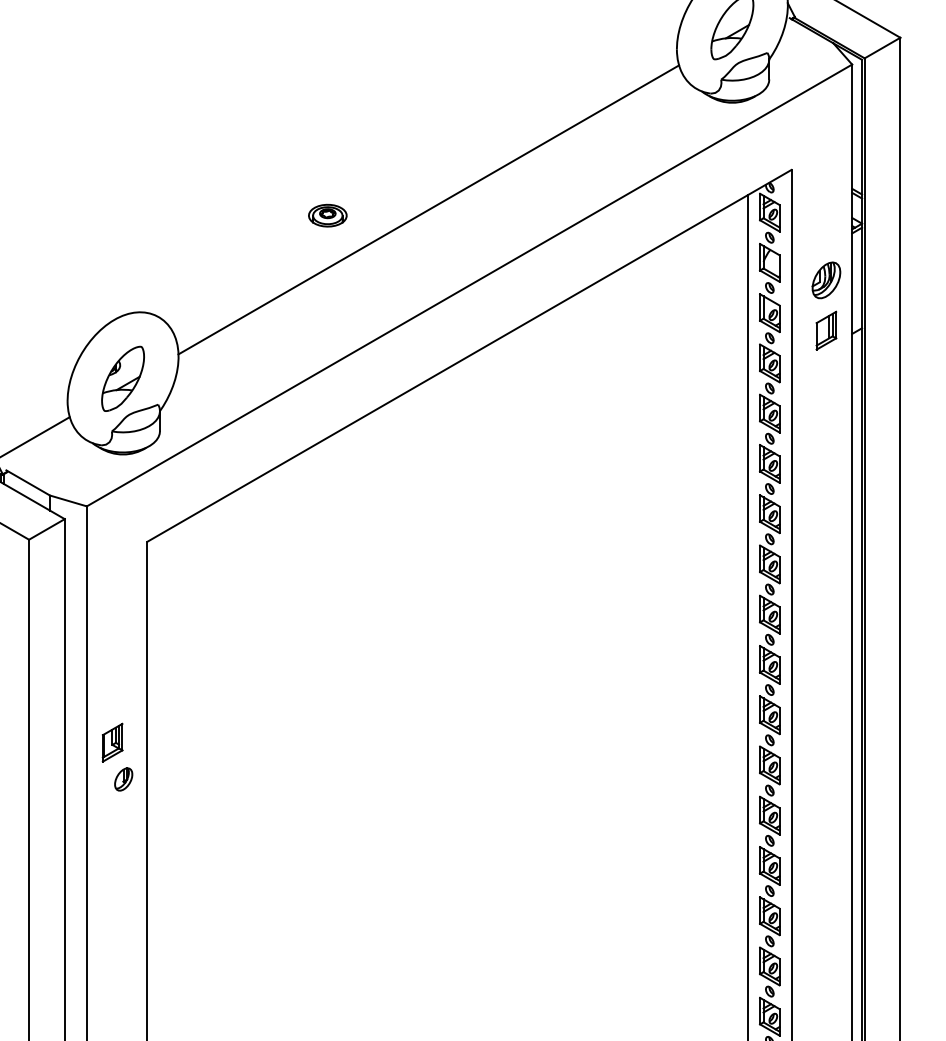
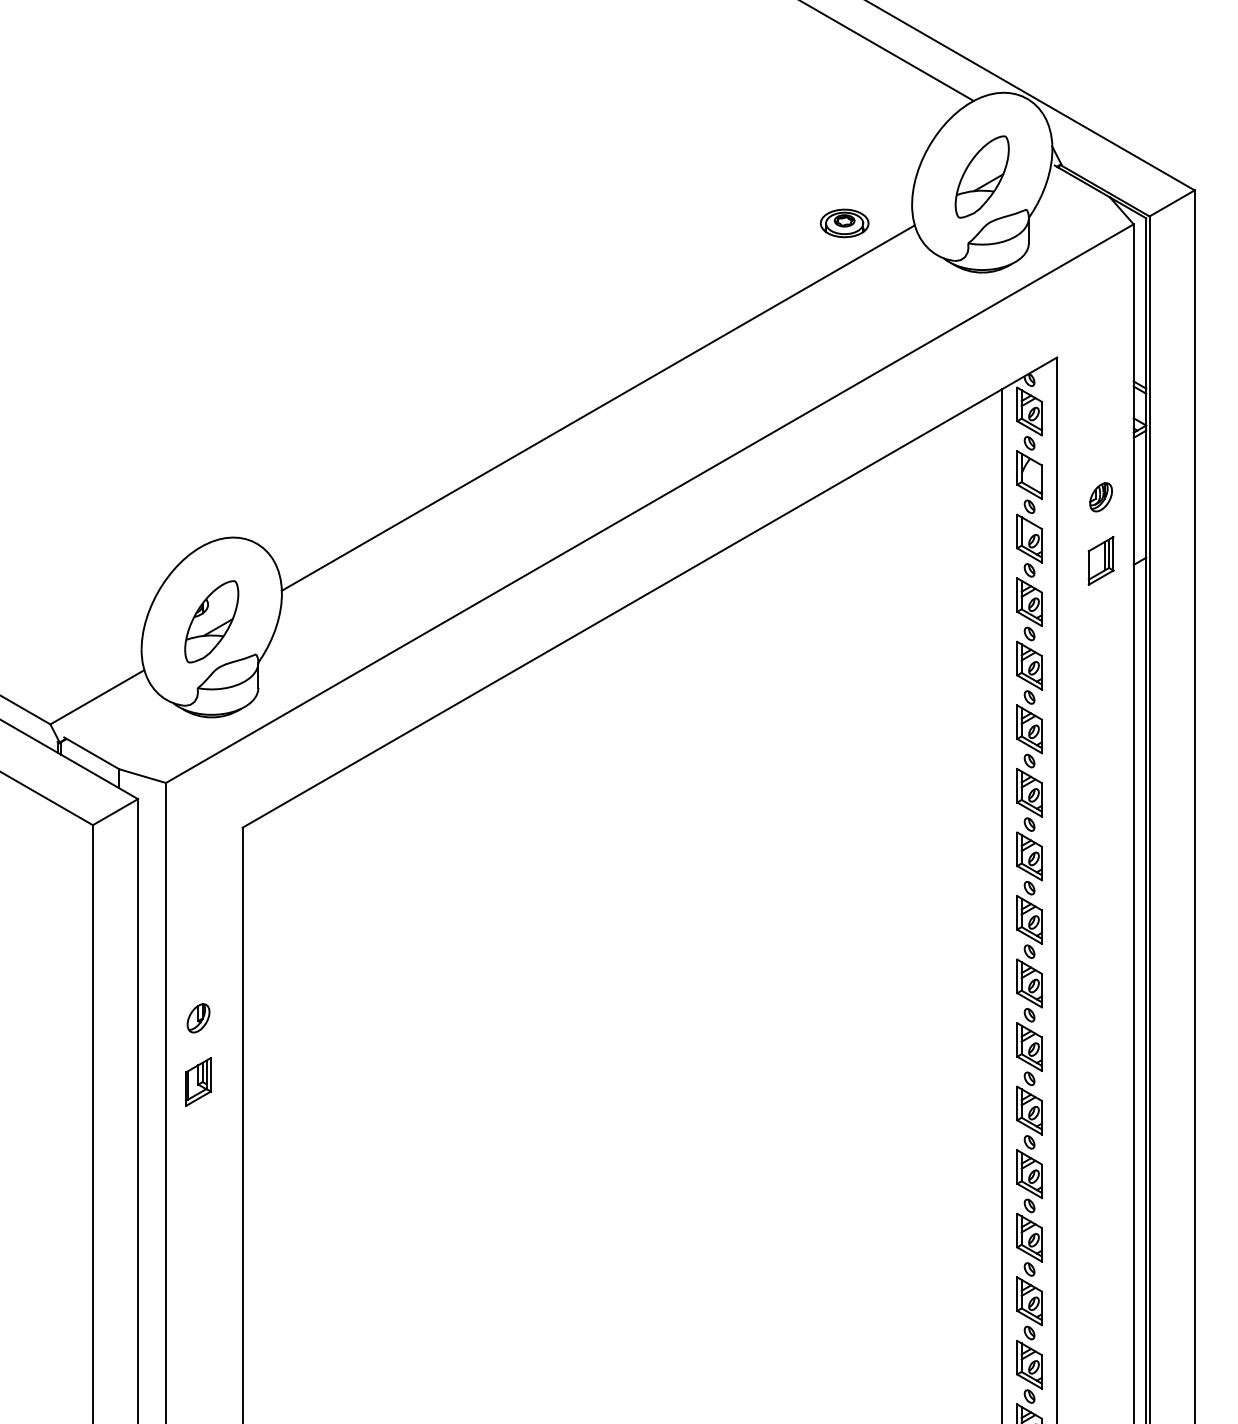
part: (327, 215) -> (844, 223), moved
part: (825, 280) -> (1100, 497), size x0.62
part: (123, 779) -> (198, 1018), moved

